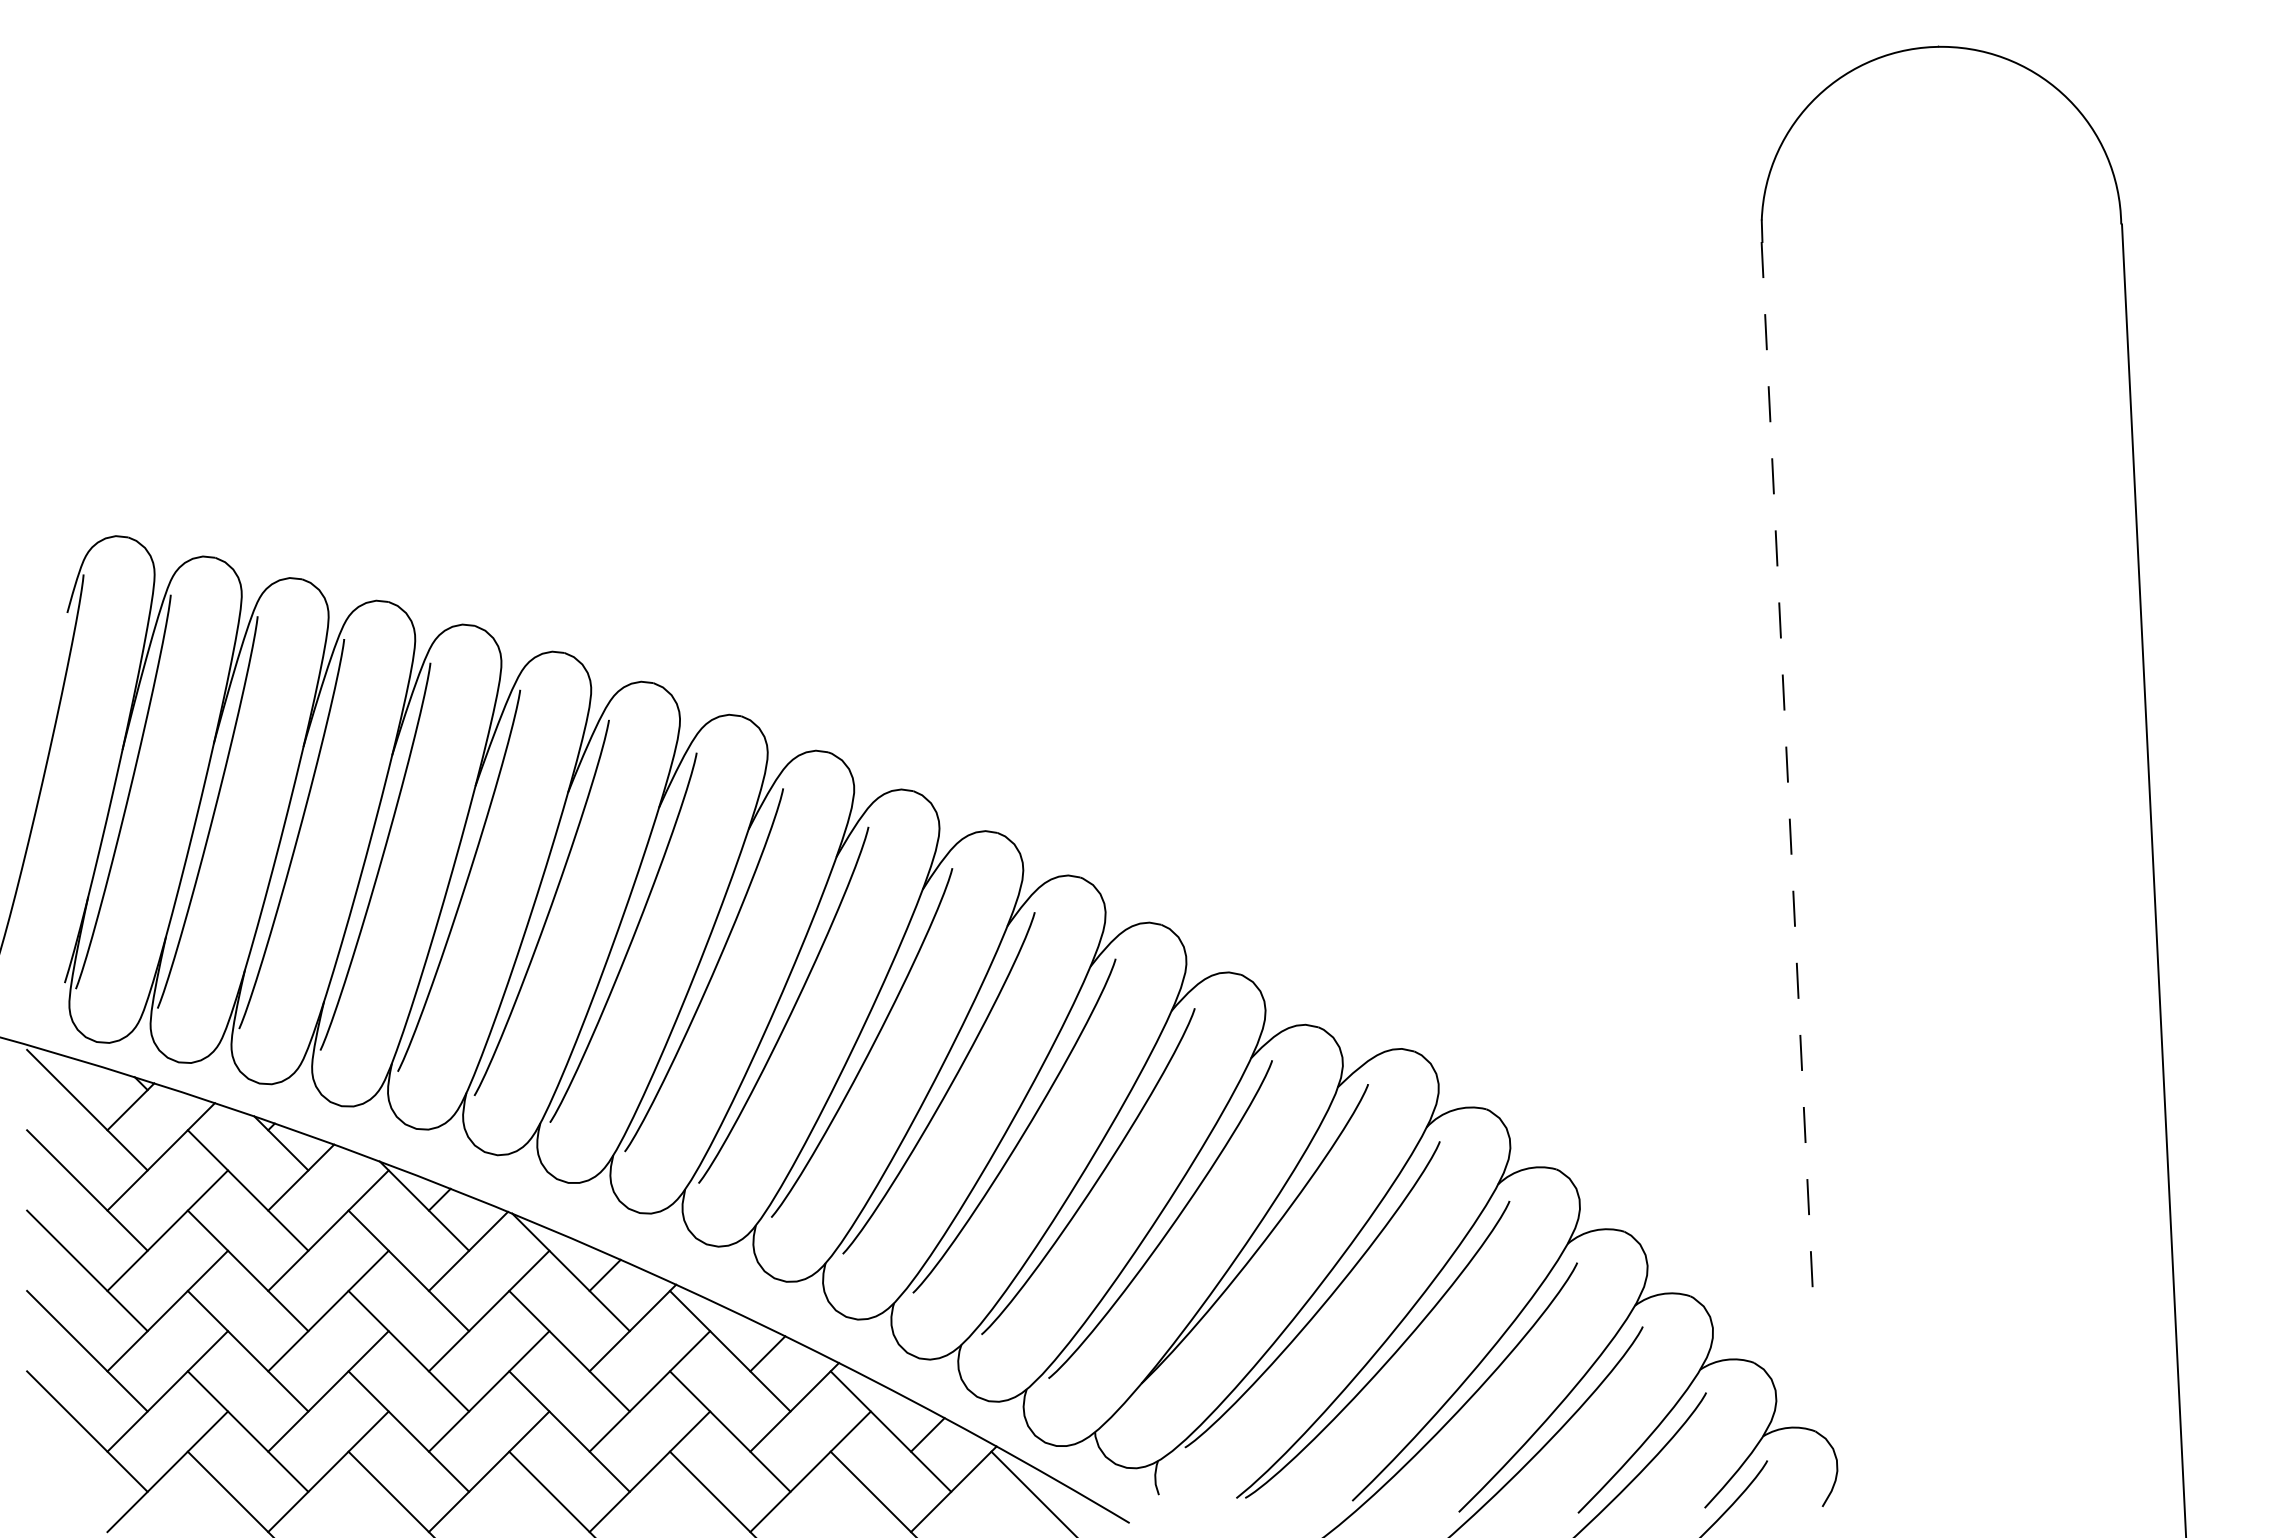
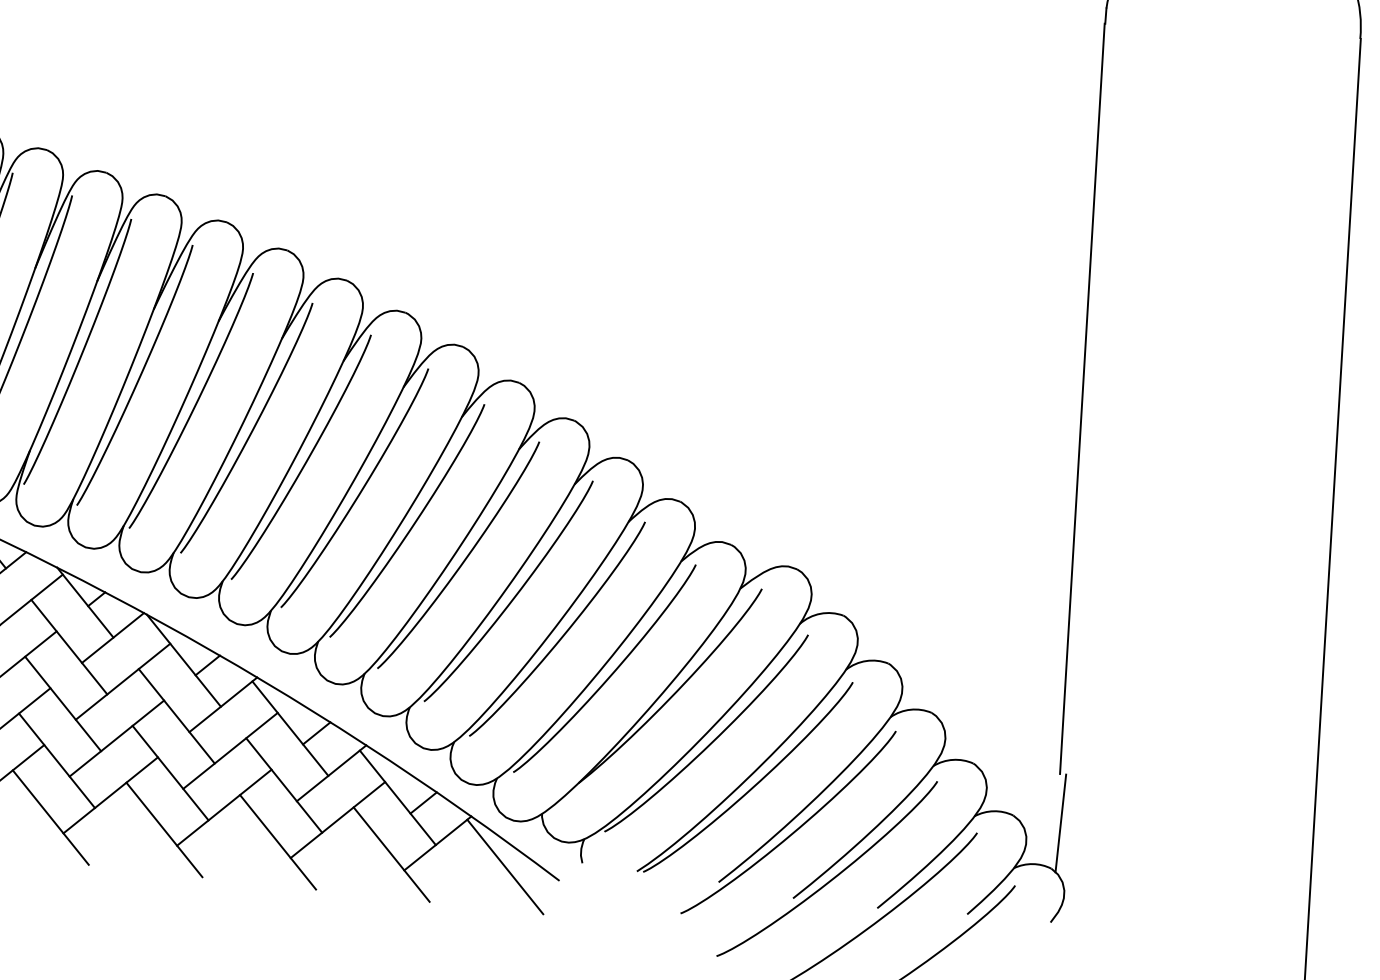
line: (1787, 770) -> (1082, 399), dashed -> solid
line: (1821, 1366) -> (1060, 823), added

